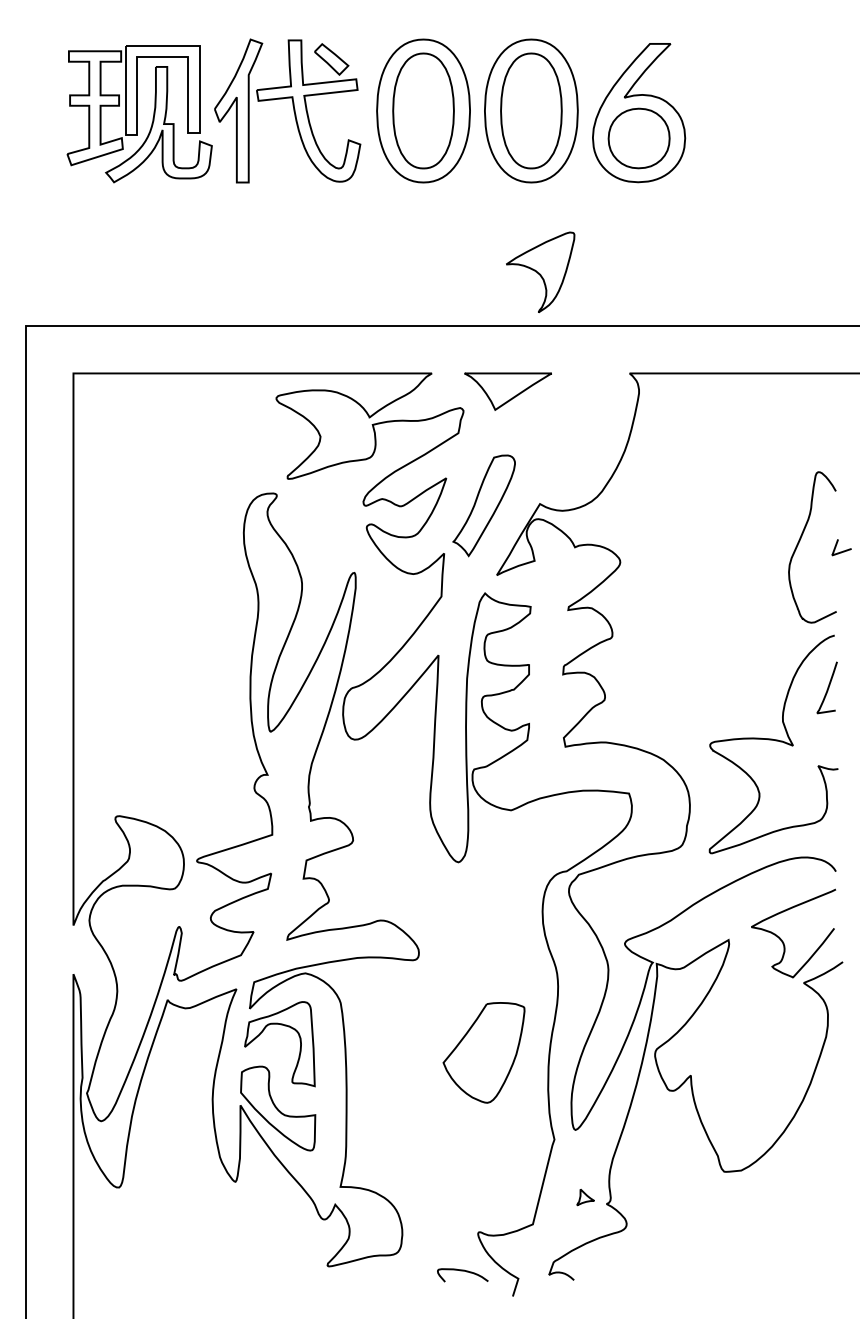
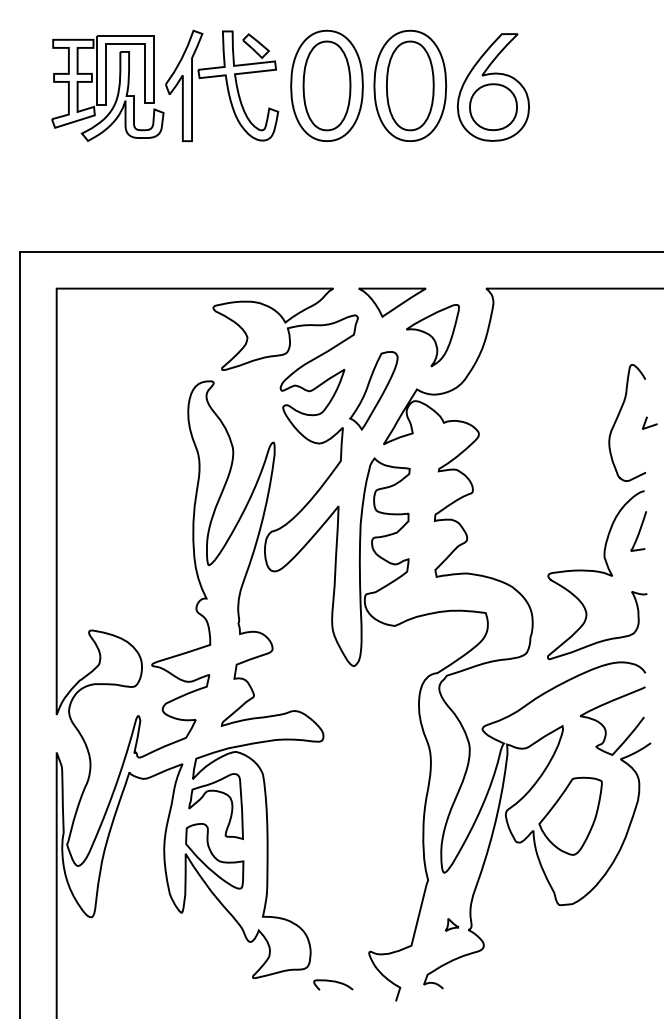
part: (540, 271) -> (432, 334), moved
part: (483, 1052) -> (570, 816), moved
curve: (462, 1271) -> (333, 982), moved

